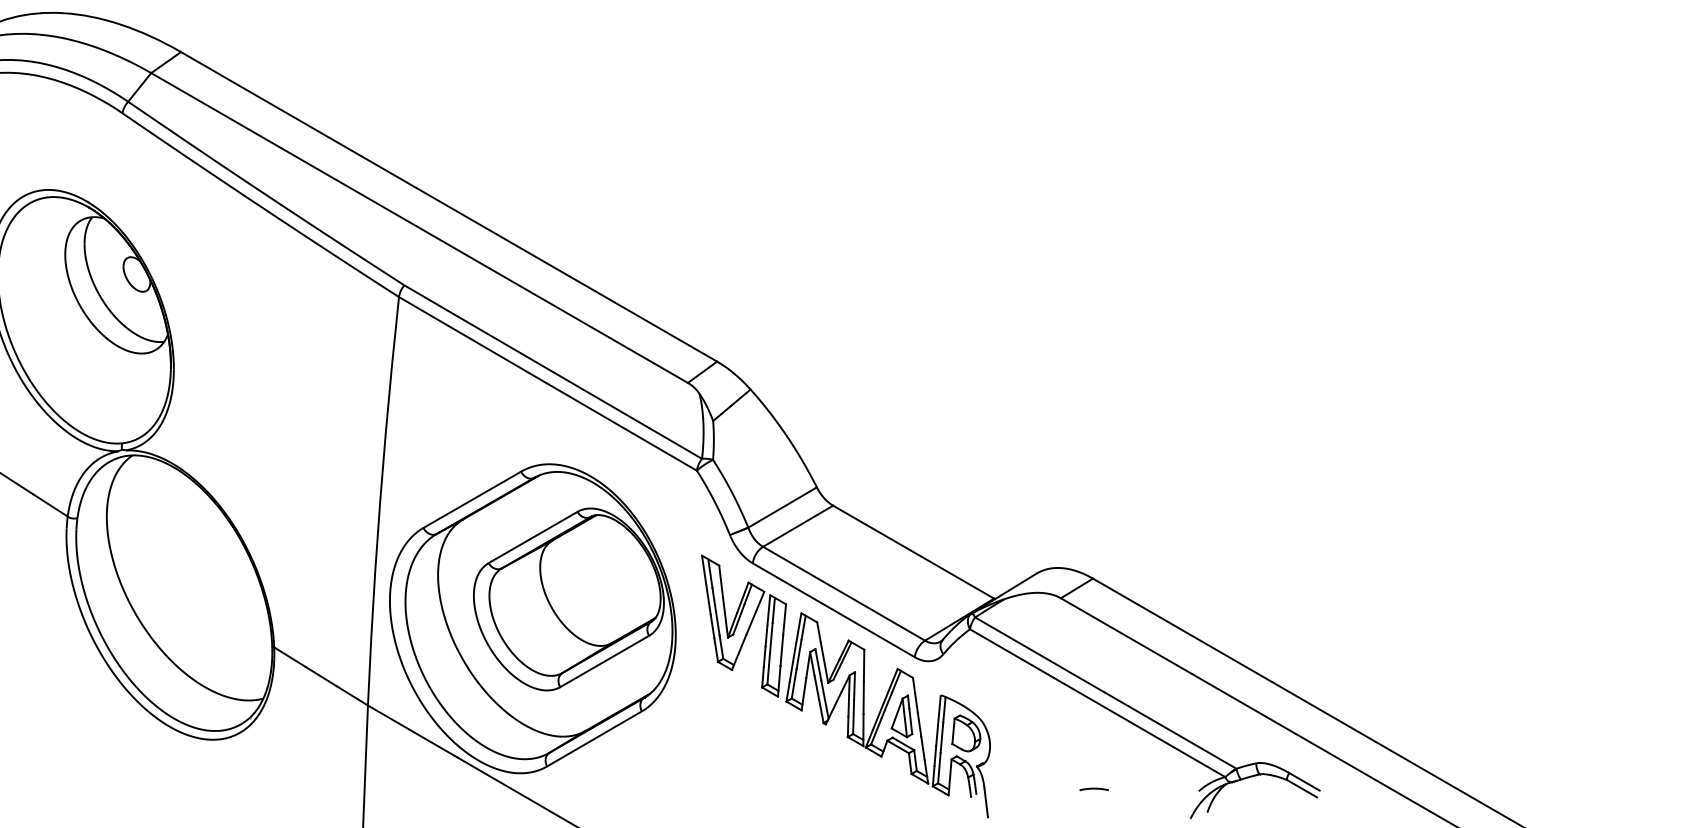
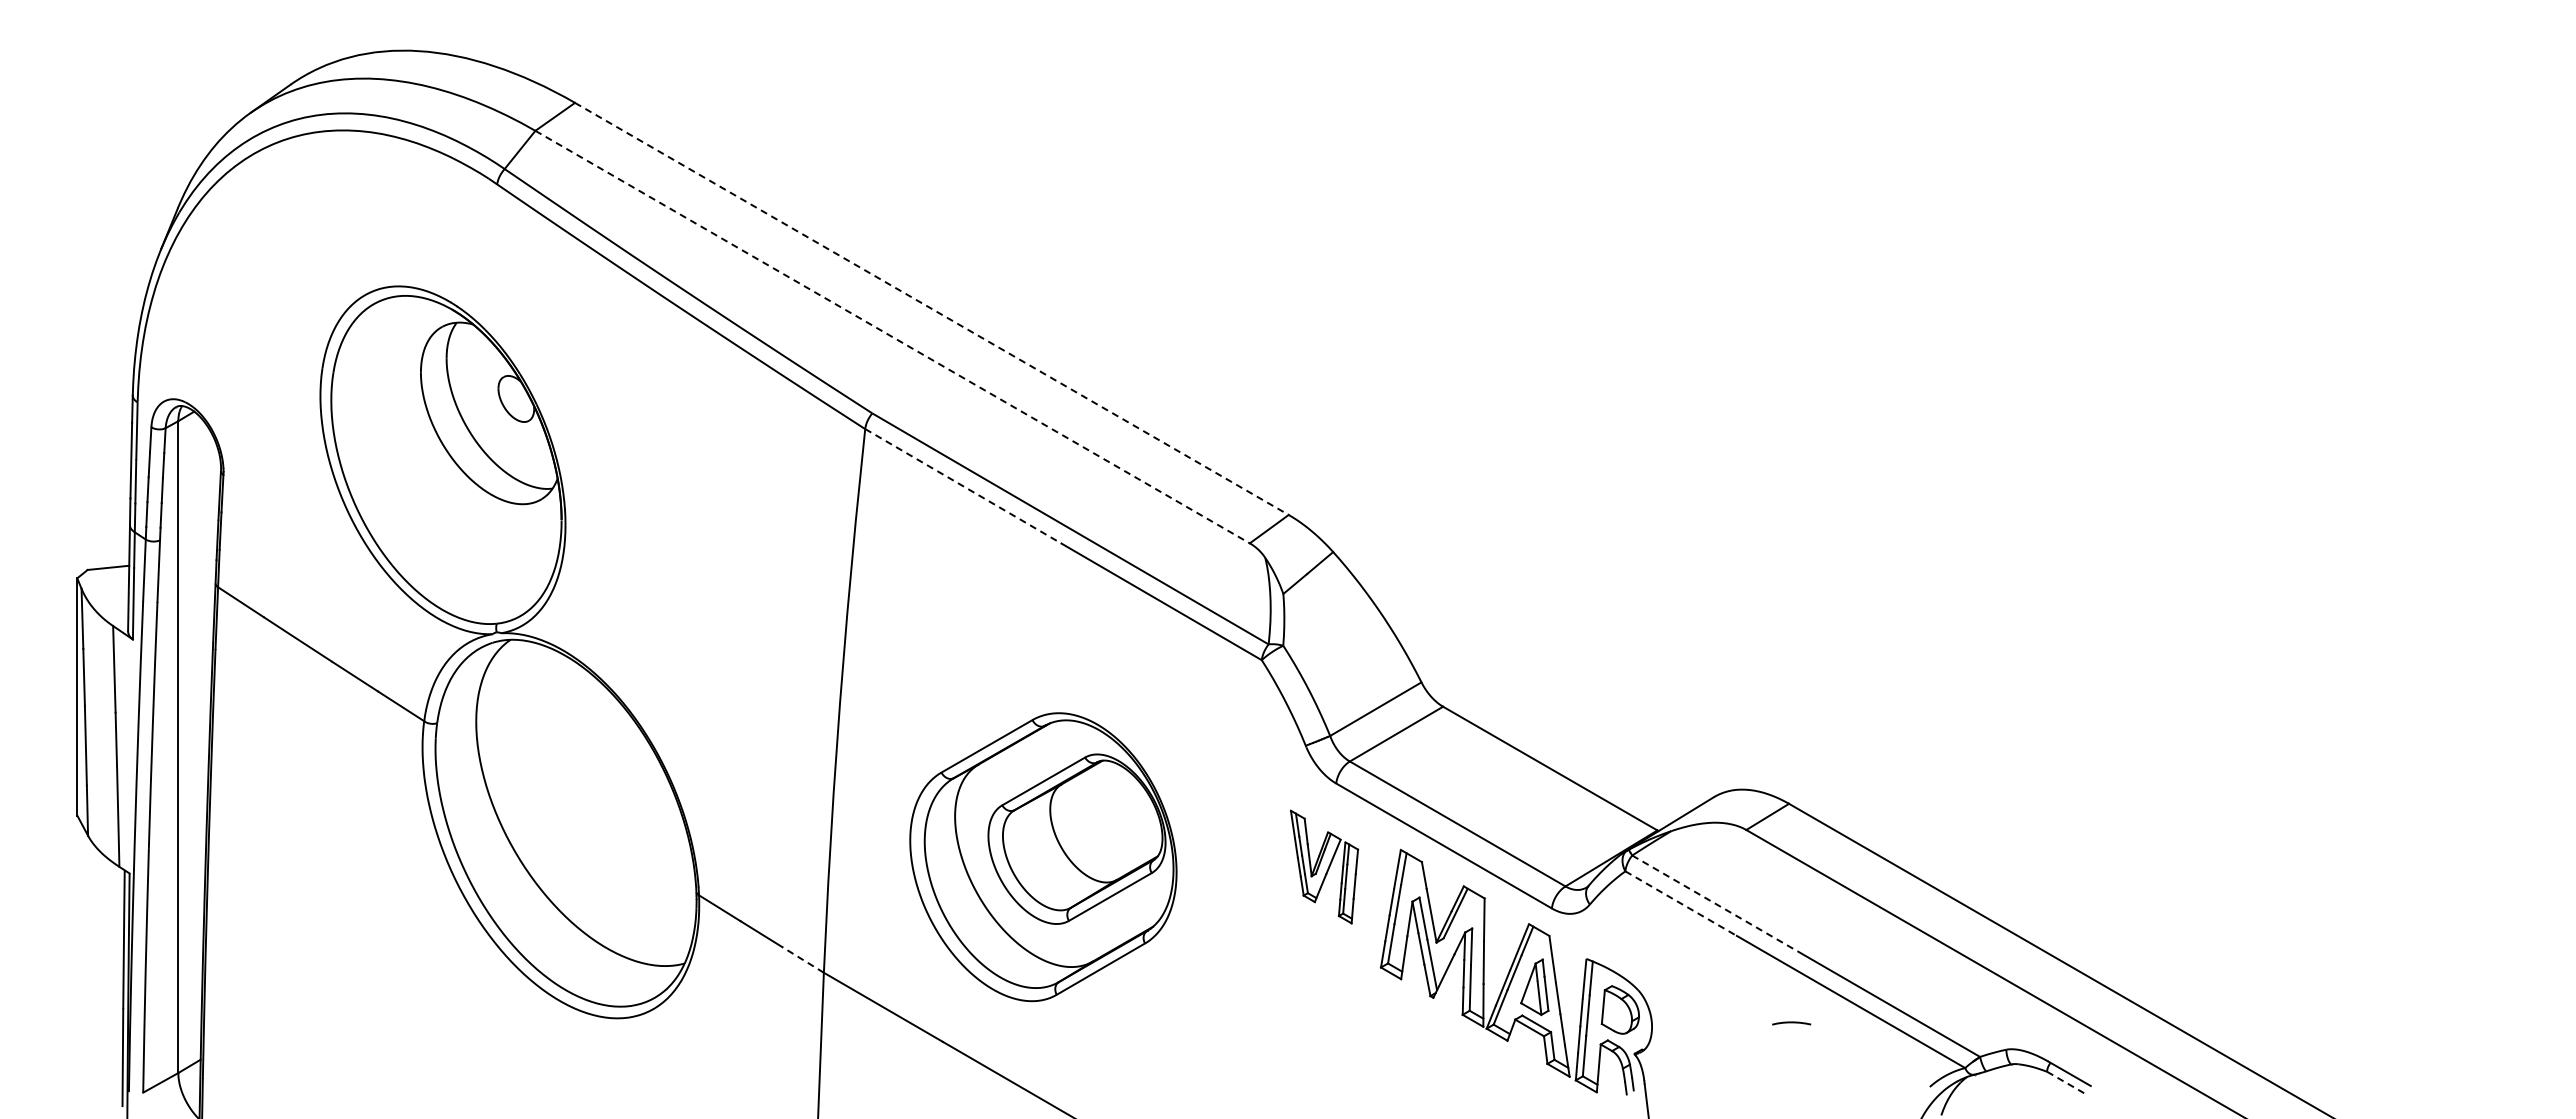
line: (449, 207) -> (932, 309), solid -> dashed
line: (420, 228) -> (893, 337), solid -> dashed
line: (472, 340) -> (963, 486), solid -> dashed
part: (532, 618) -> (1043, 856), size x0.7
part: (744, 625) -> (1324, 866), size x0.6
line: (1012, 653) -> (1681, 903), solid -> dashed
line: (1040, 654) -> (1718, 905), solid -> dashed
line: (351, 695) -> (802, 959), solid -> dashed
line: (1302, 788) -> (2067, 1083), solid -> dashed
curve: (1094, 789) -> (1791, 1023), moved

